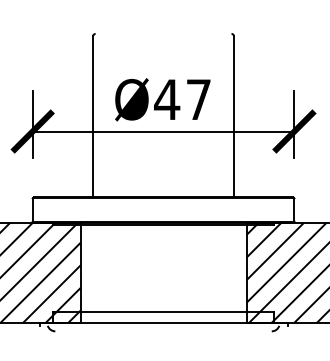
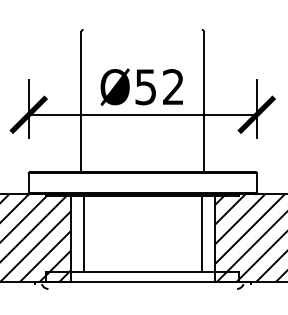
text: (182, 99) -> (159, 86), Ø47 -> Ø52
line: (95, 268) -> (83, 234), added
line: (231, 268) -> (201, 234), added

